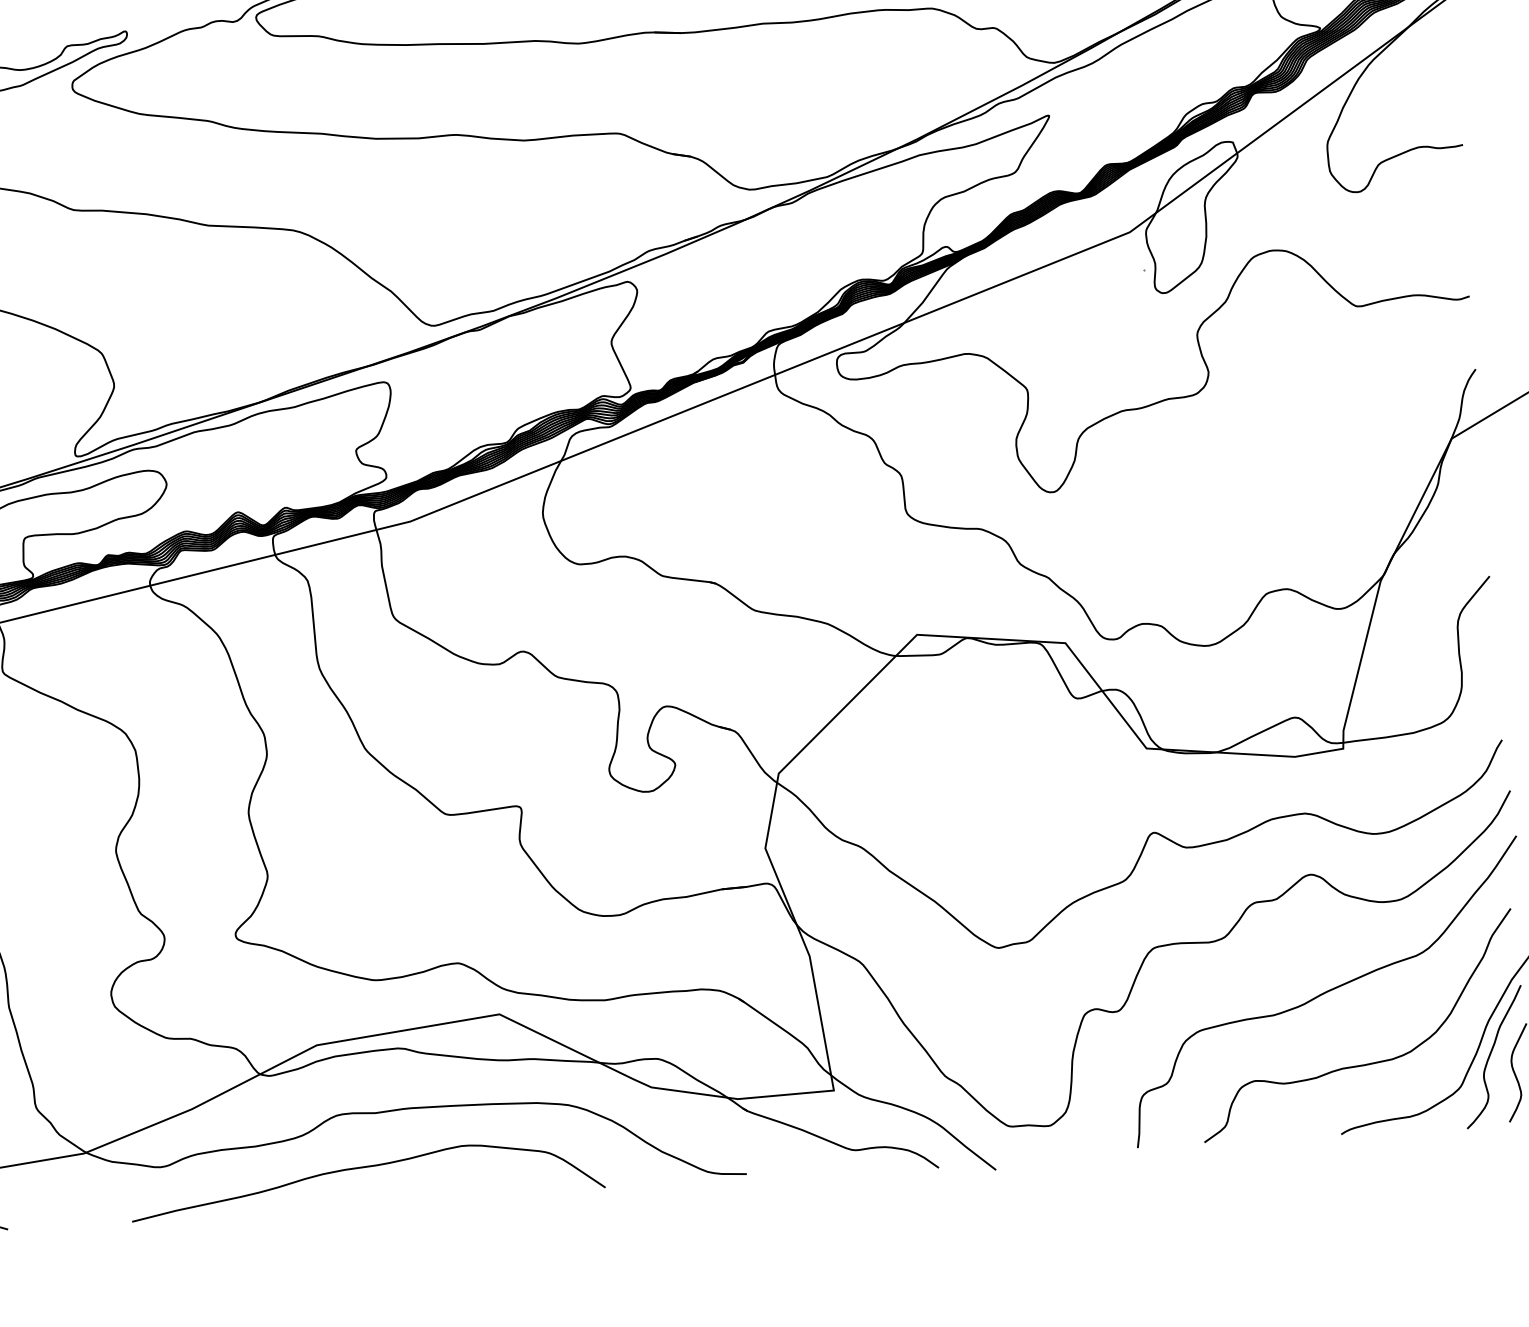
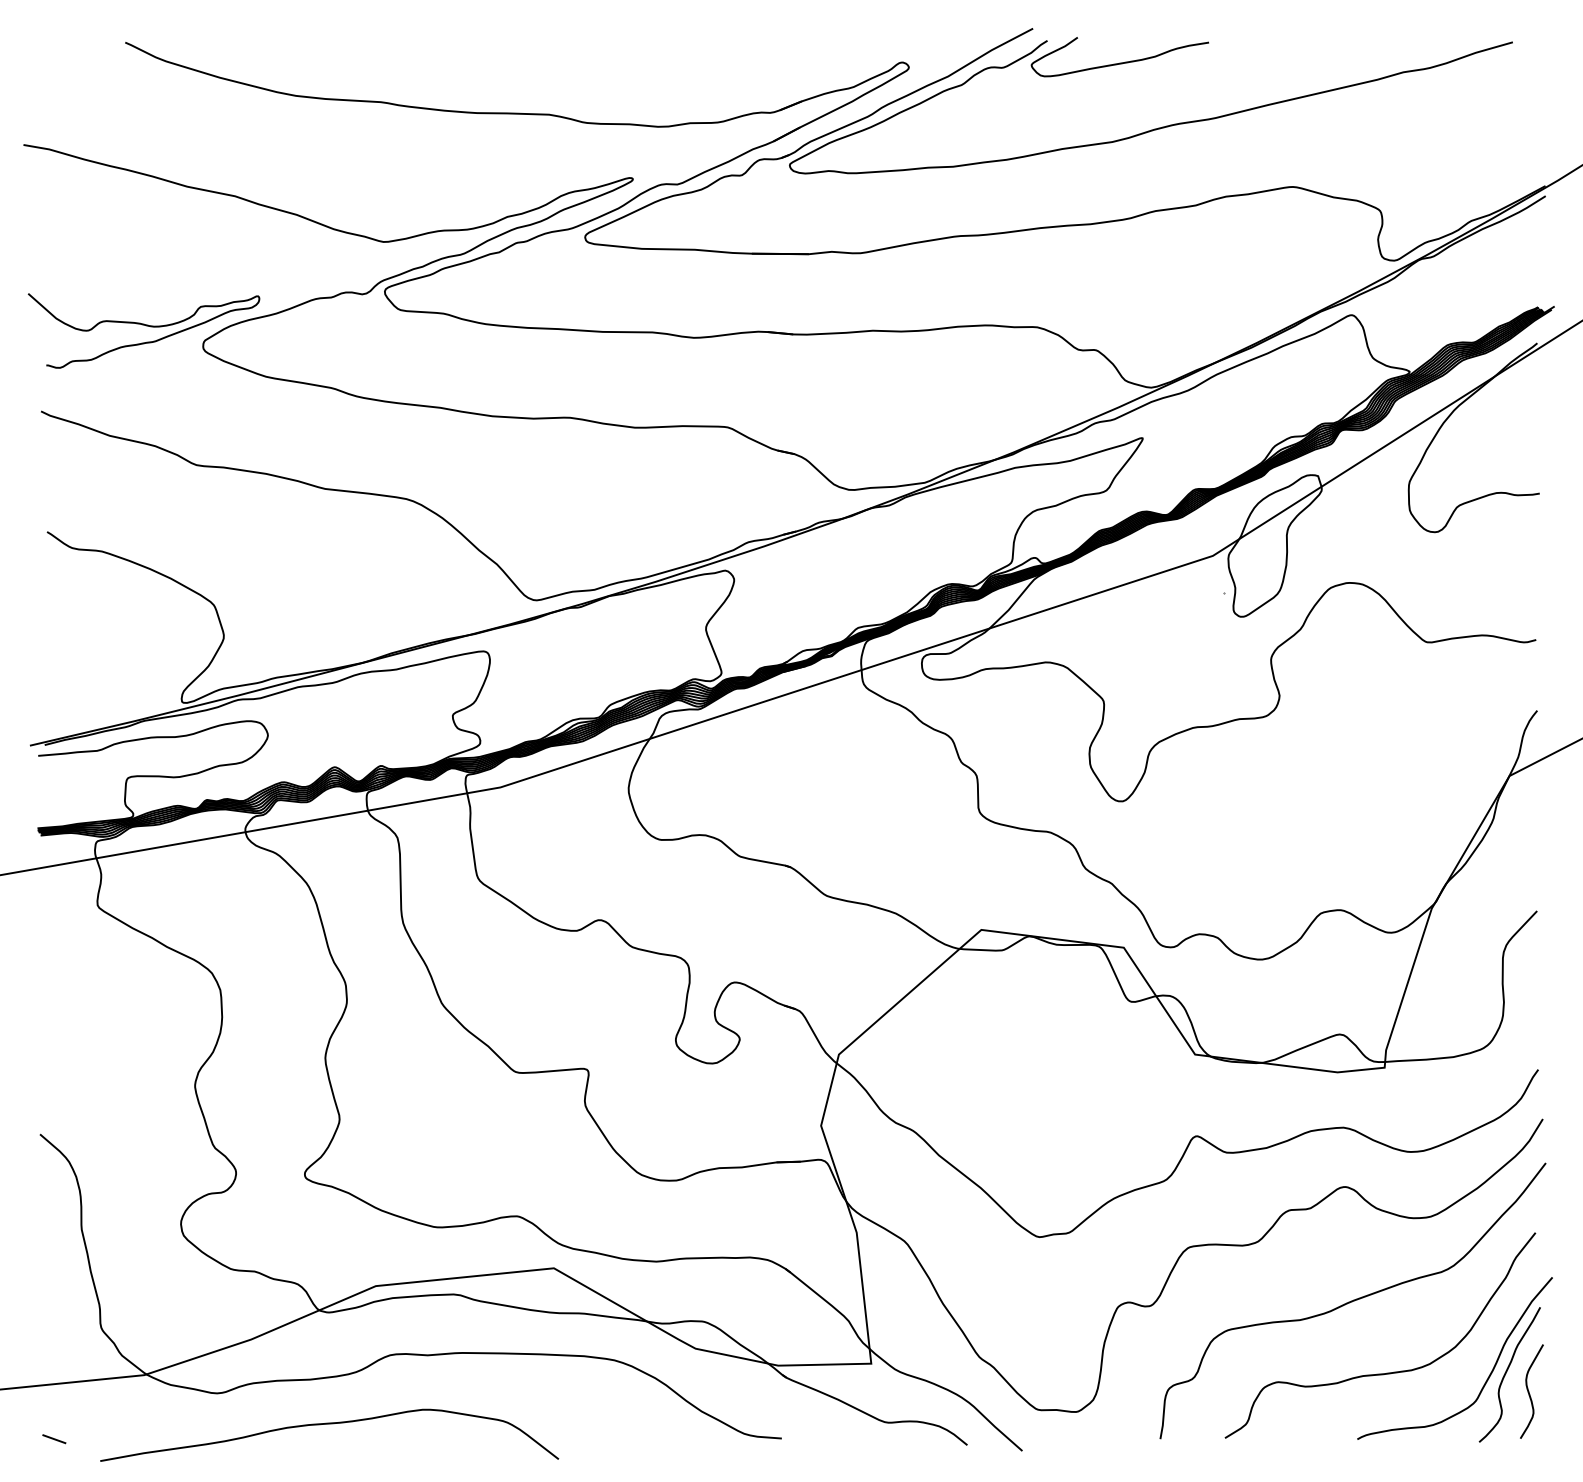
curve: (366, 1167) -> (329, 1424), moved

